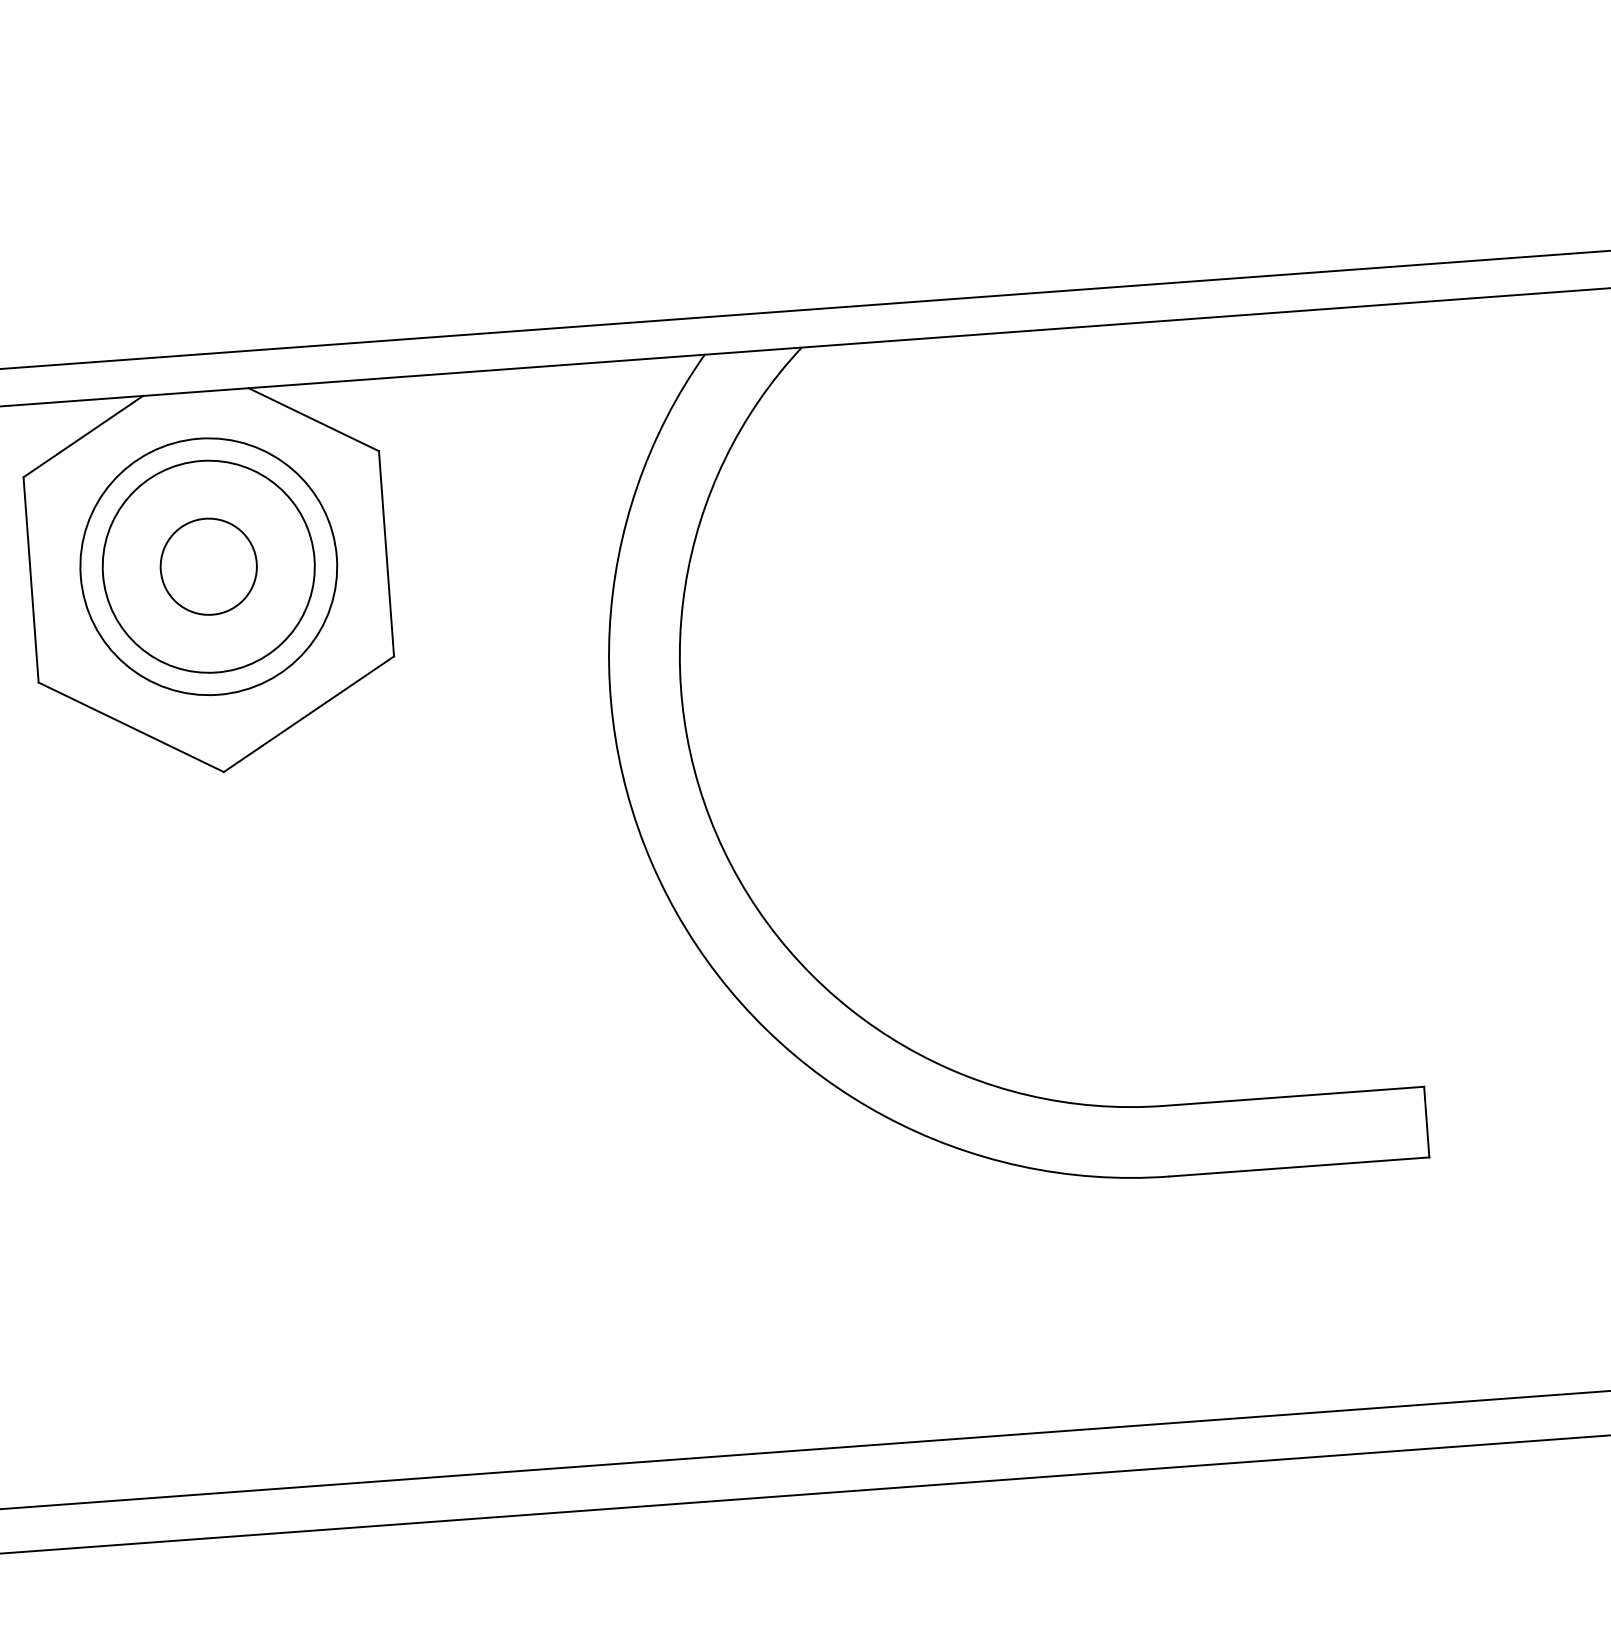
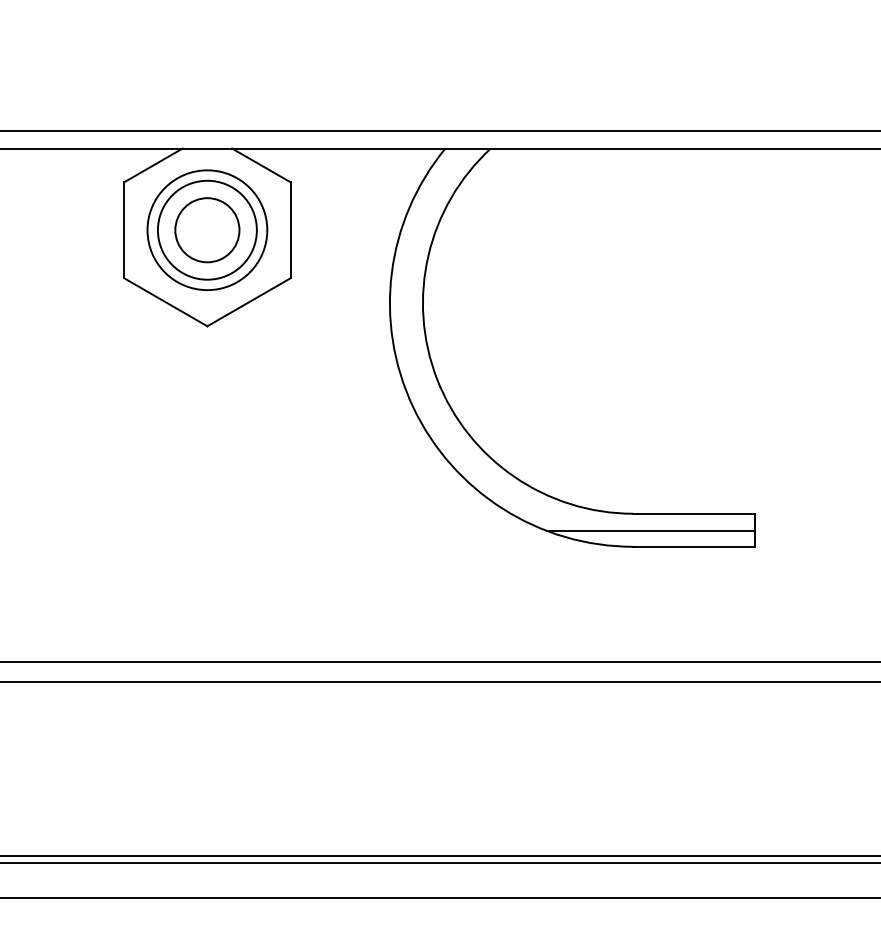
circle: (209, 567) -> (207, 230), size x1.43
line: (1203, 1139) -> (650, 530), added

